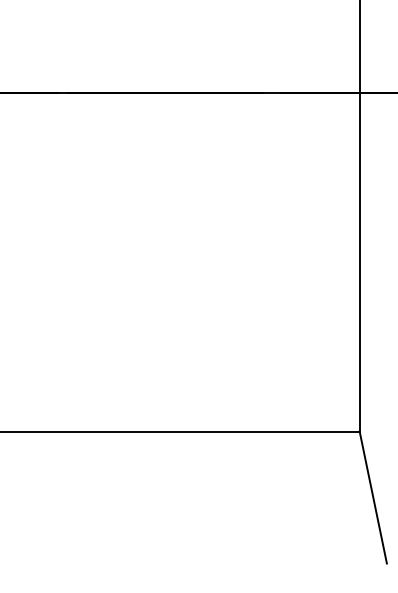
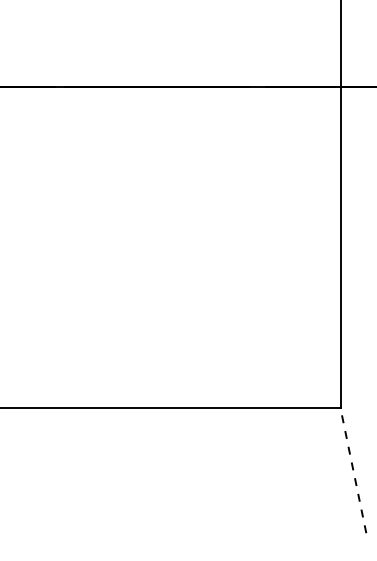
line: (373, 497) -> (353, 470), solid -> dashed

